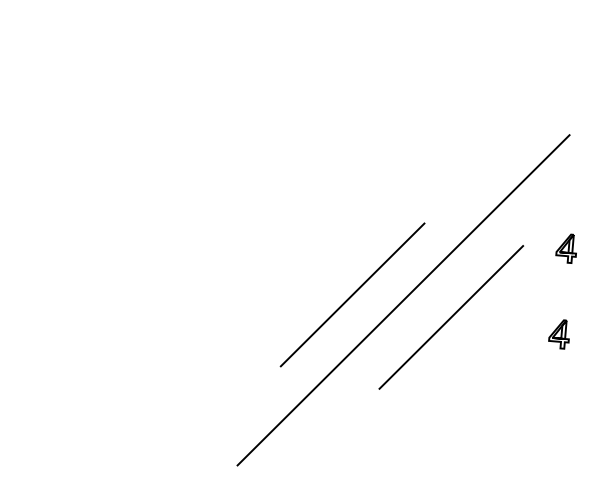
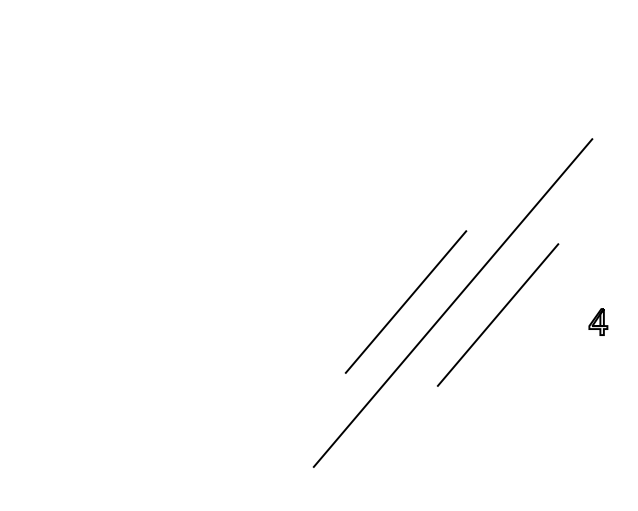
part: (566, 247) -> (598, 242), removed

